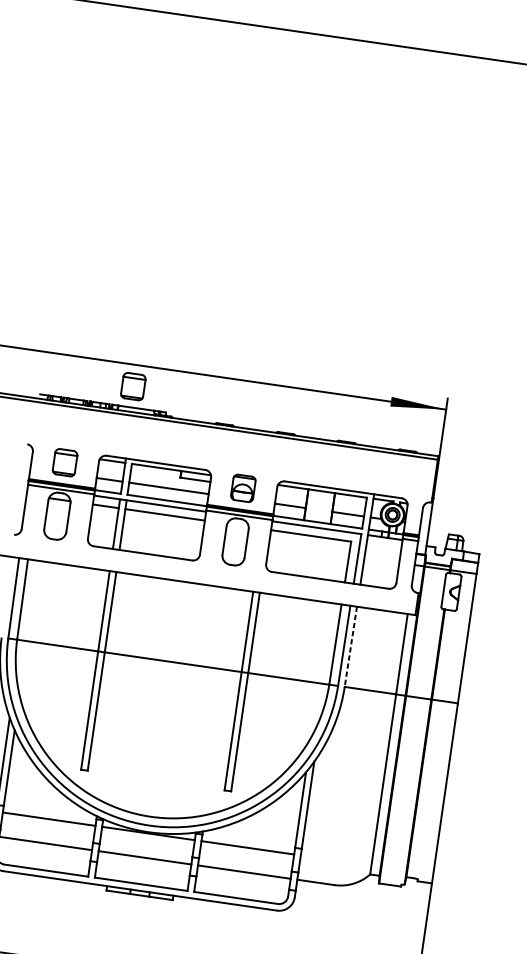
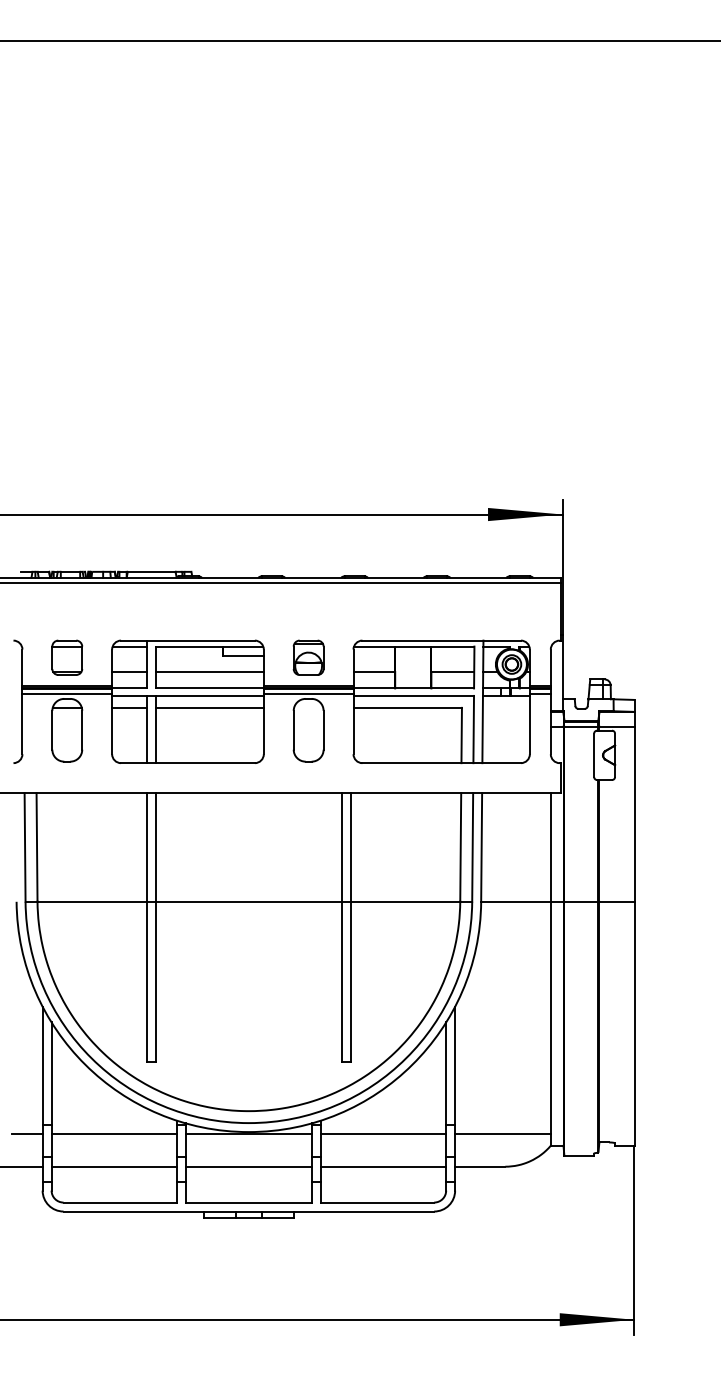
part: (133, 386) -> (143, 543), removed
line: (350, 646) -> (481, 847), dashed -> solid
line: (335, 860) -> (502, 1133), added

